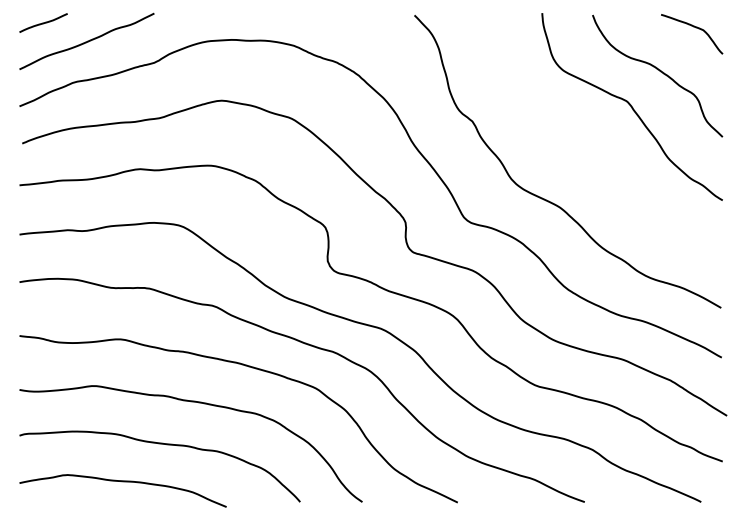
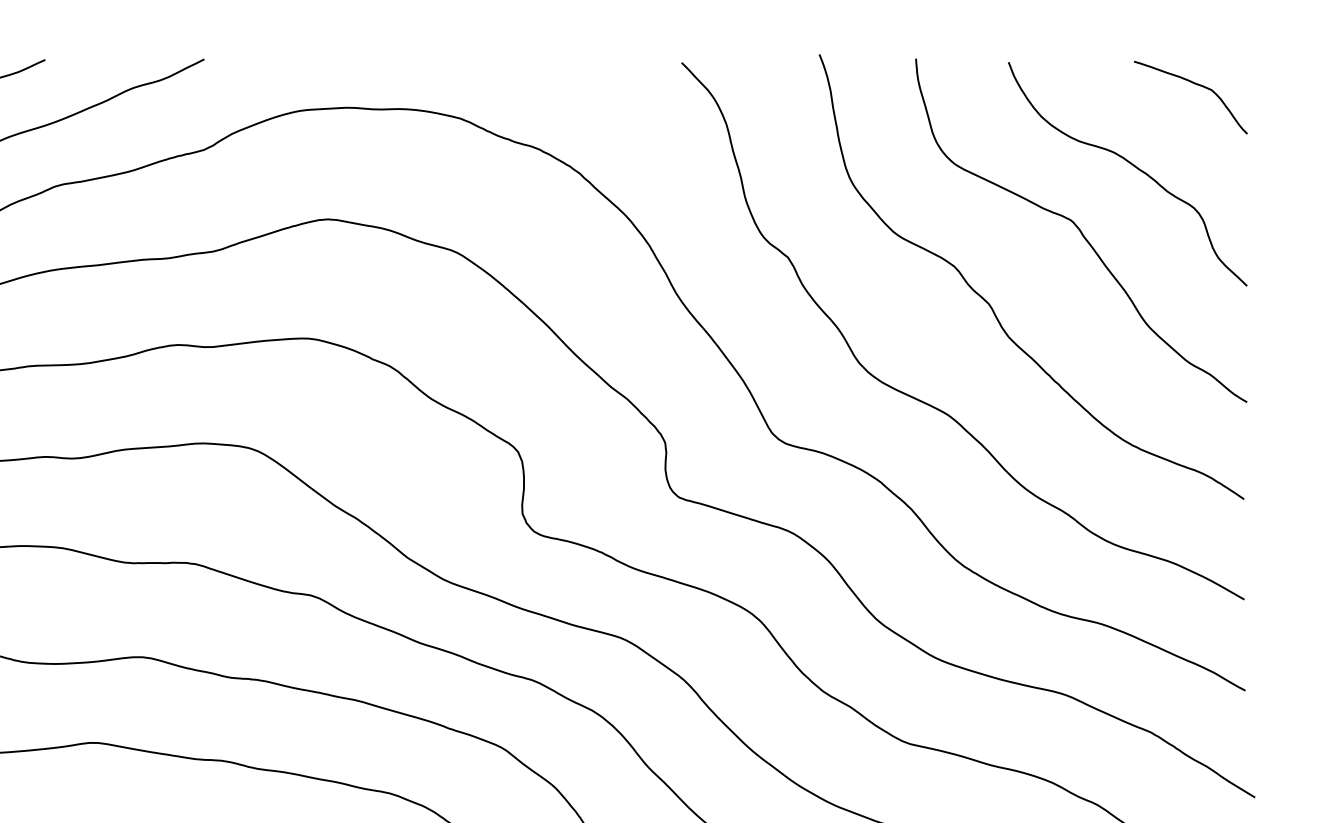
curve: (584, 148) -> (993, 307), added

